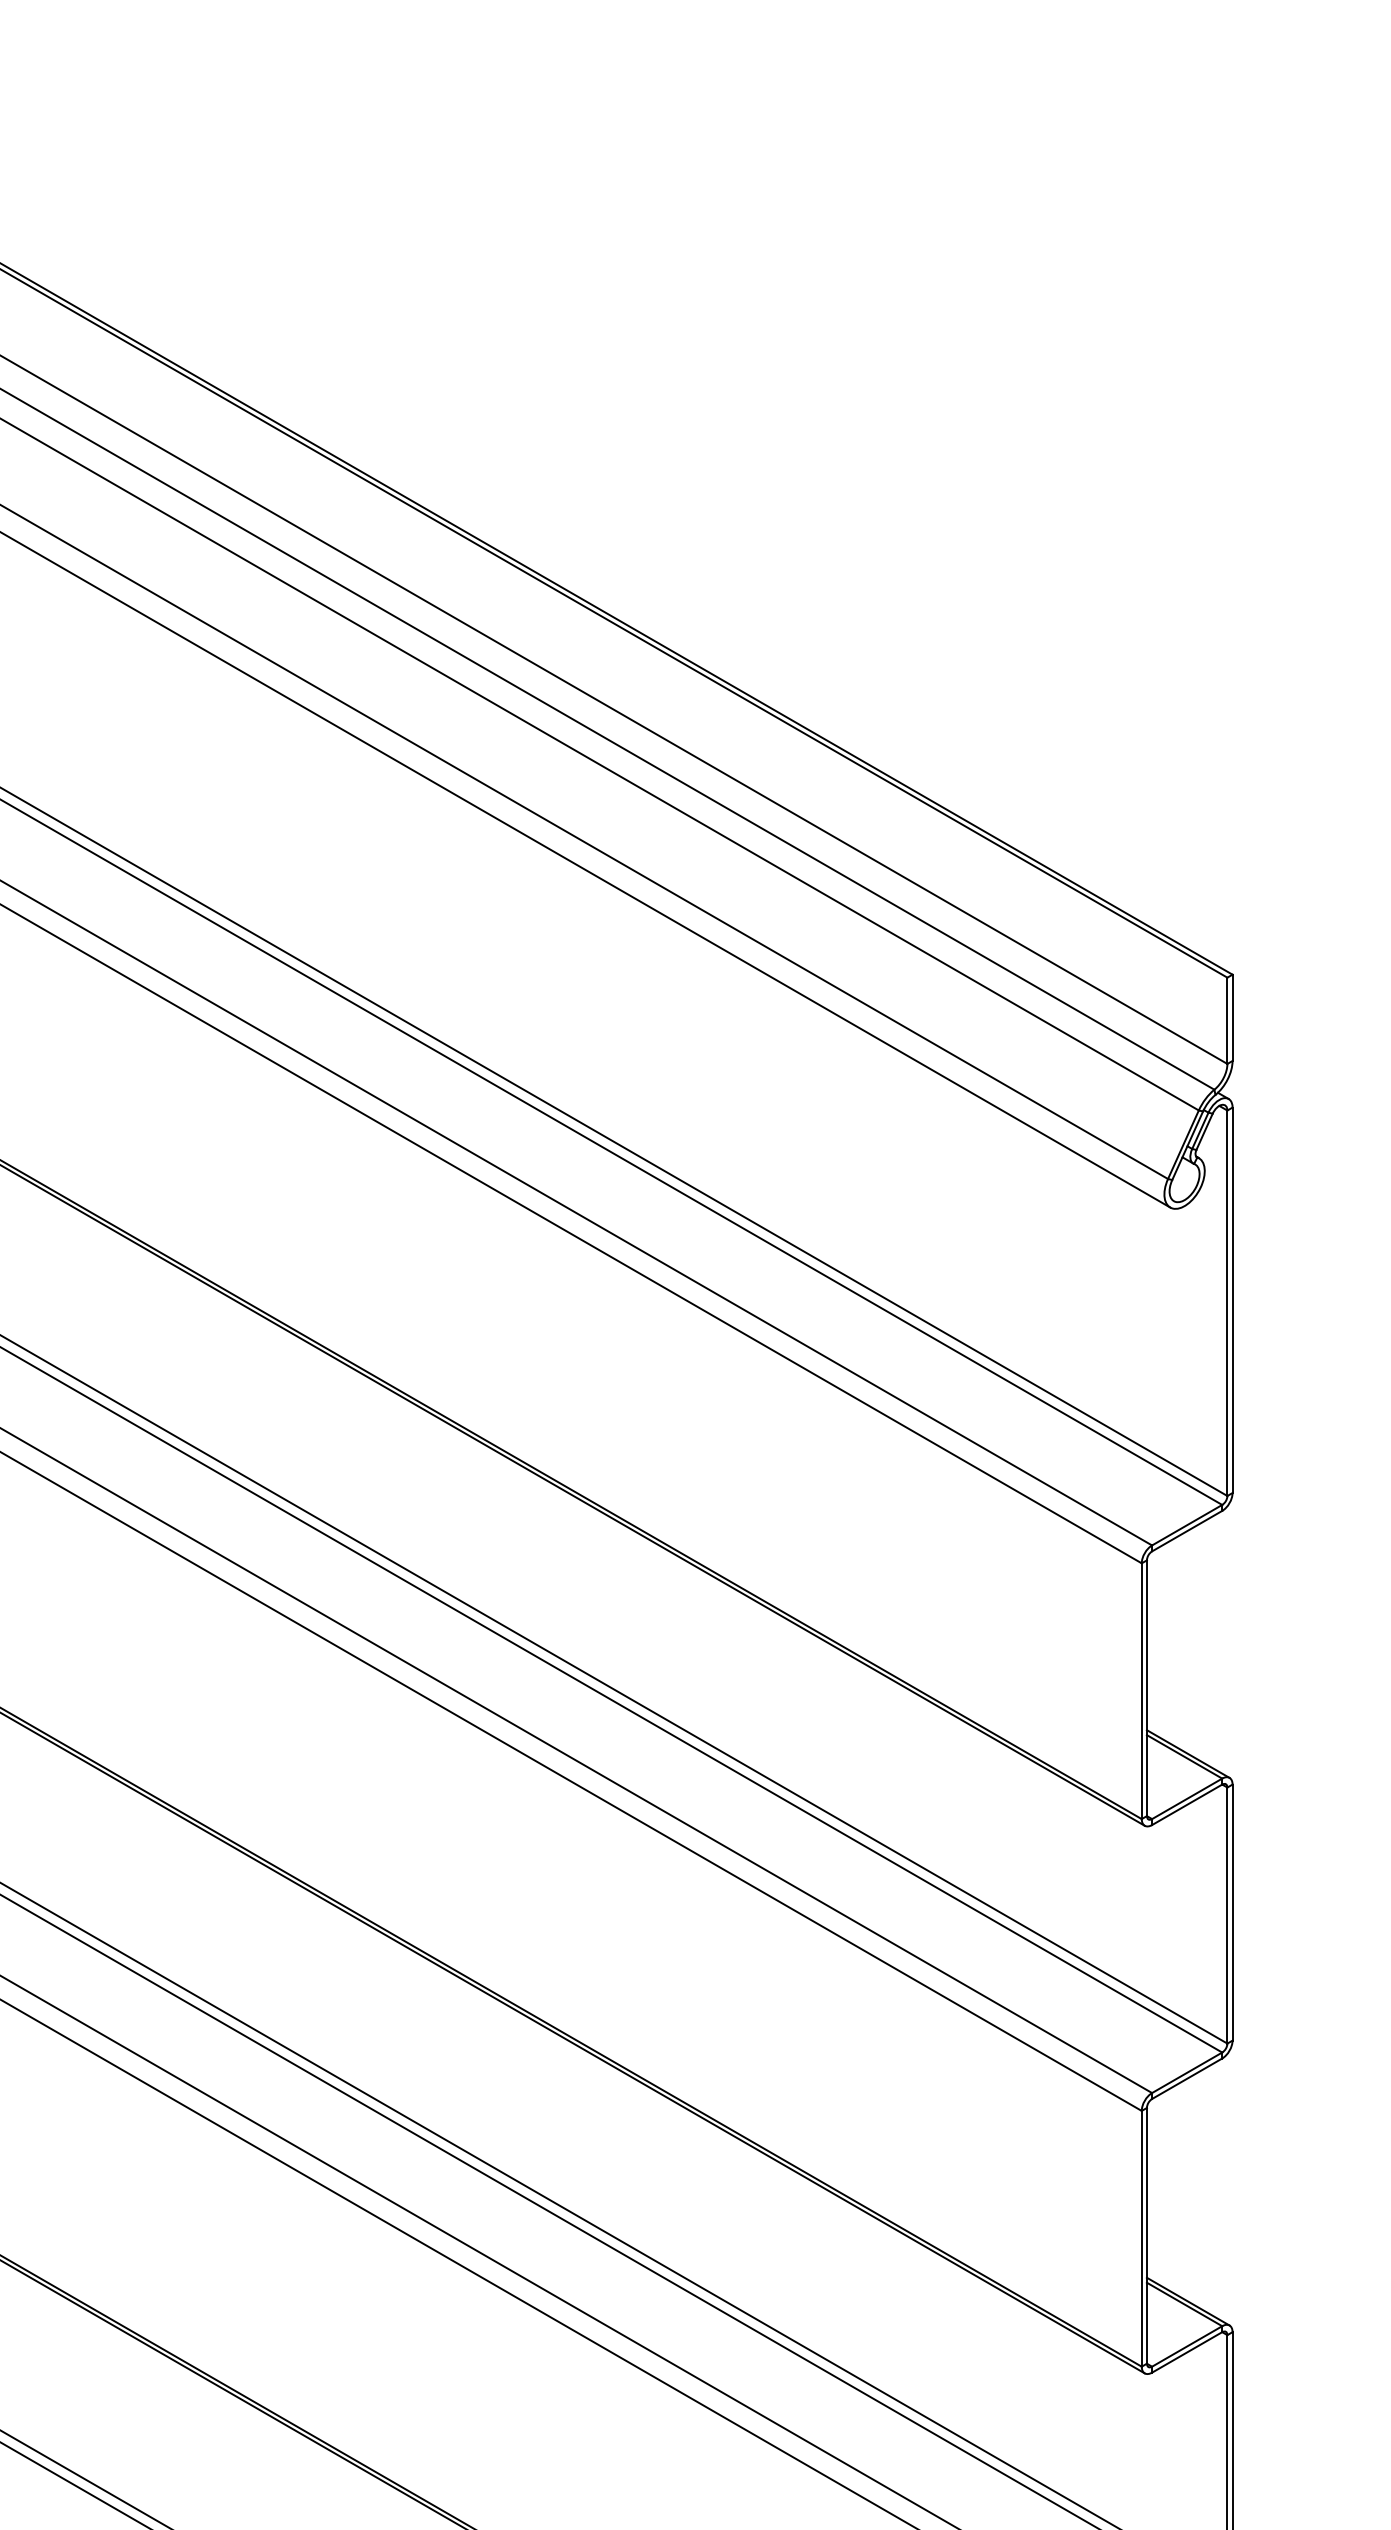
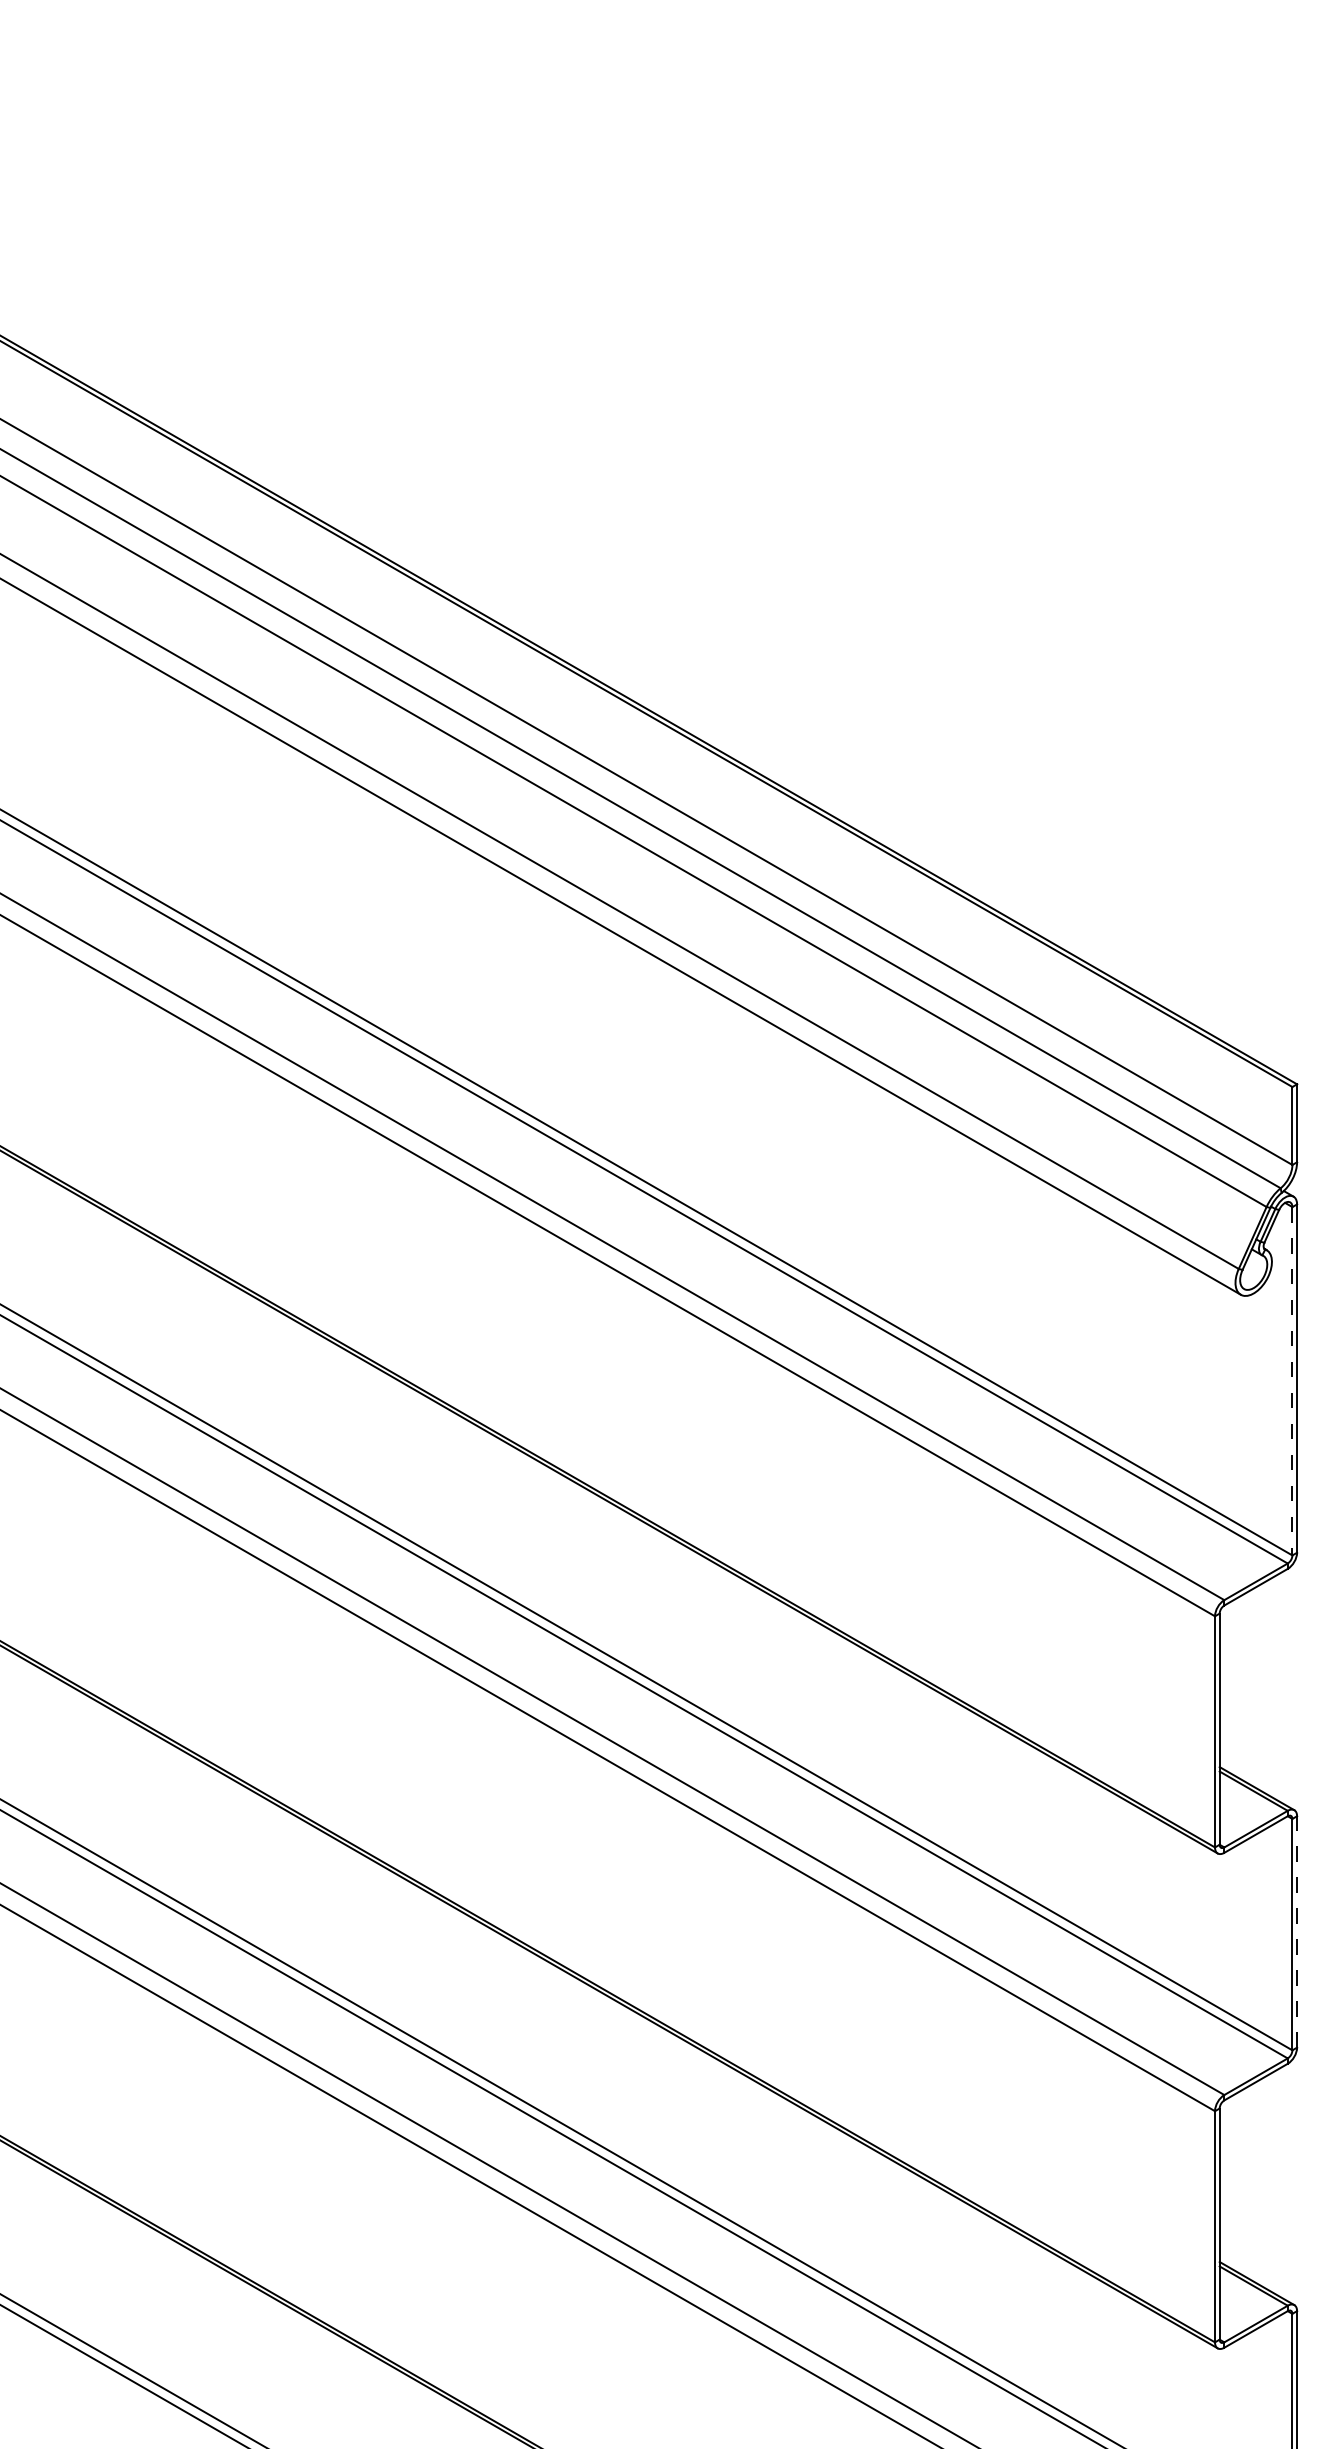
line: (1227, 1303) -> (1292, 1381), solid -> dashed
line: (1233, 1912) -> (1297, 1931), solid -> dashed

